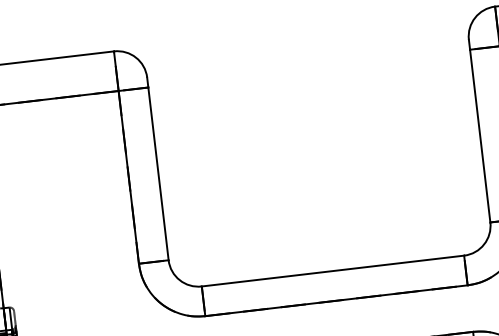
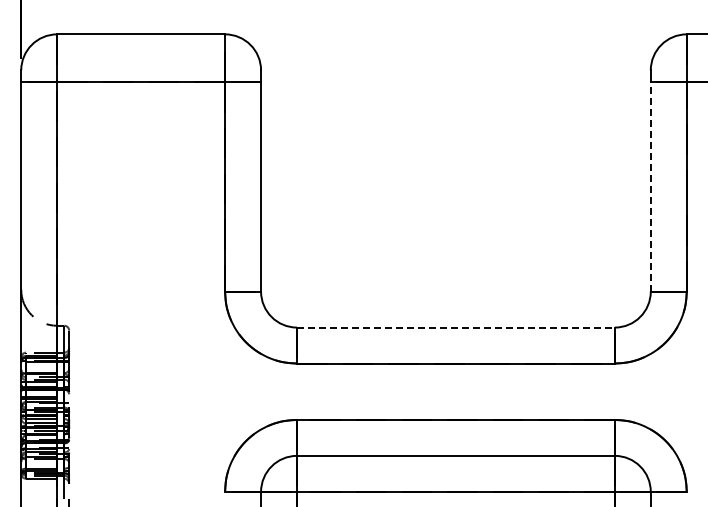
line: (479, 135) -> (650, 186), solid -> dashed
line: (332, 271) -> (455, 327), solid -> dashed

